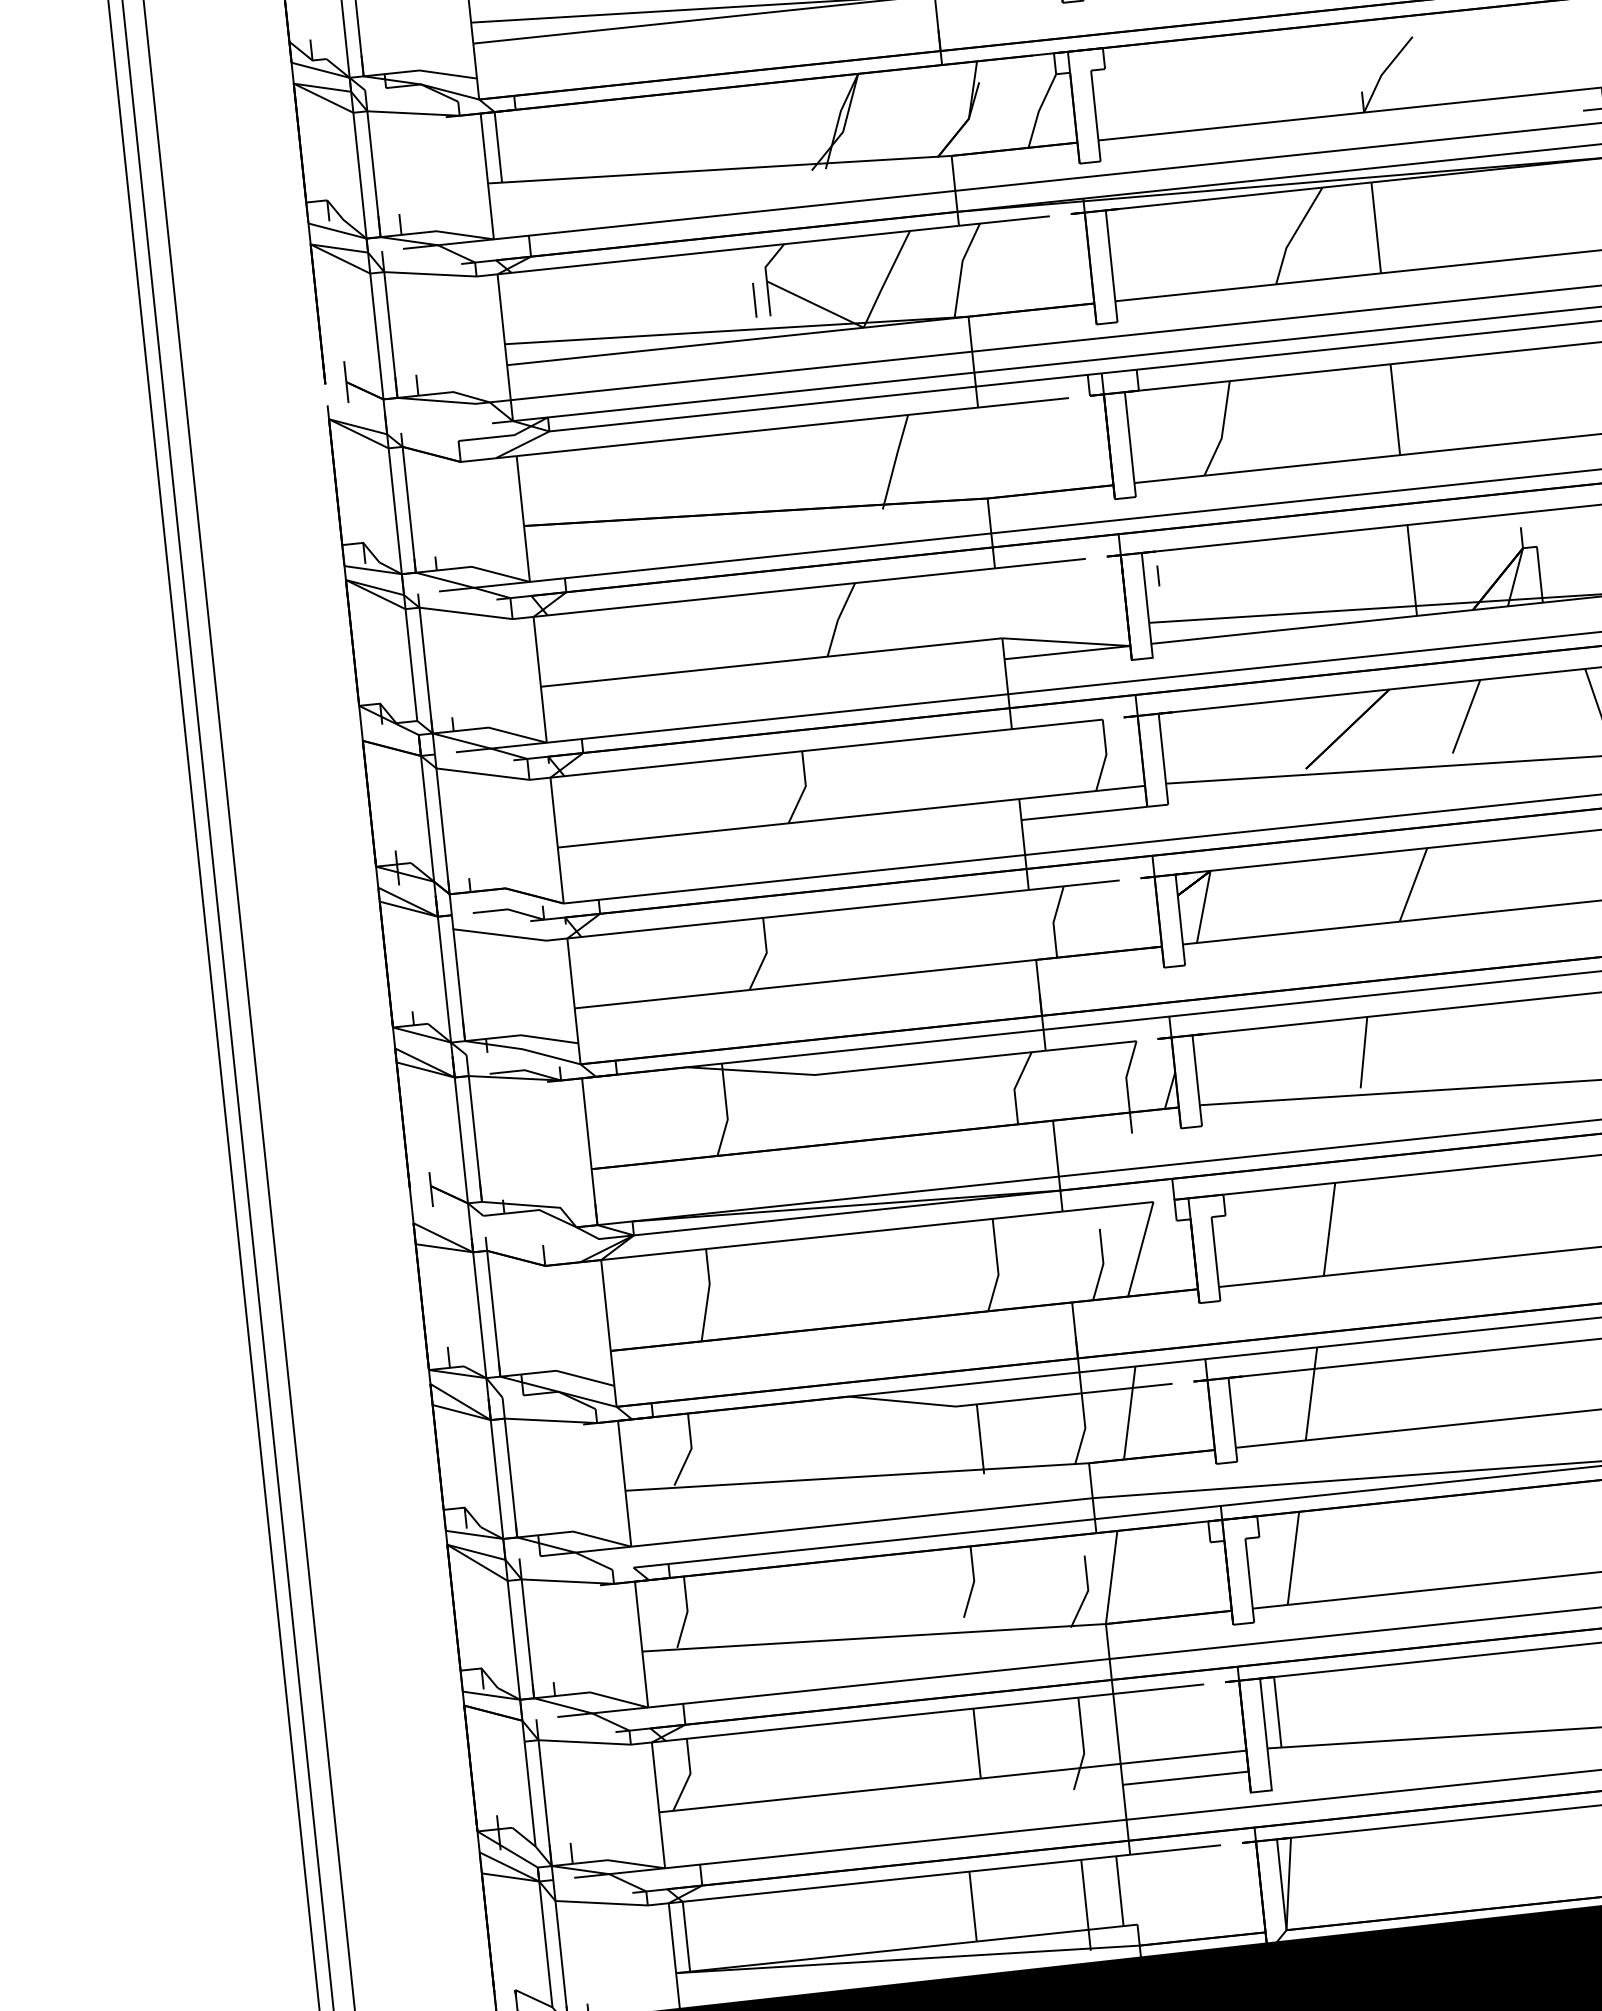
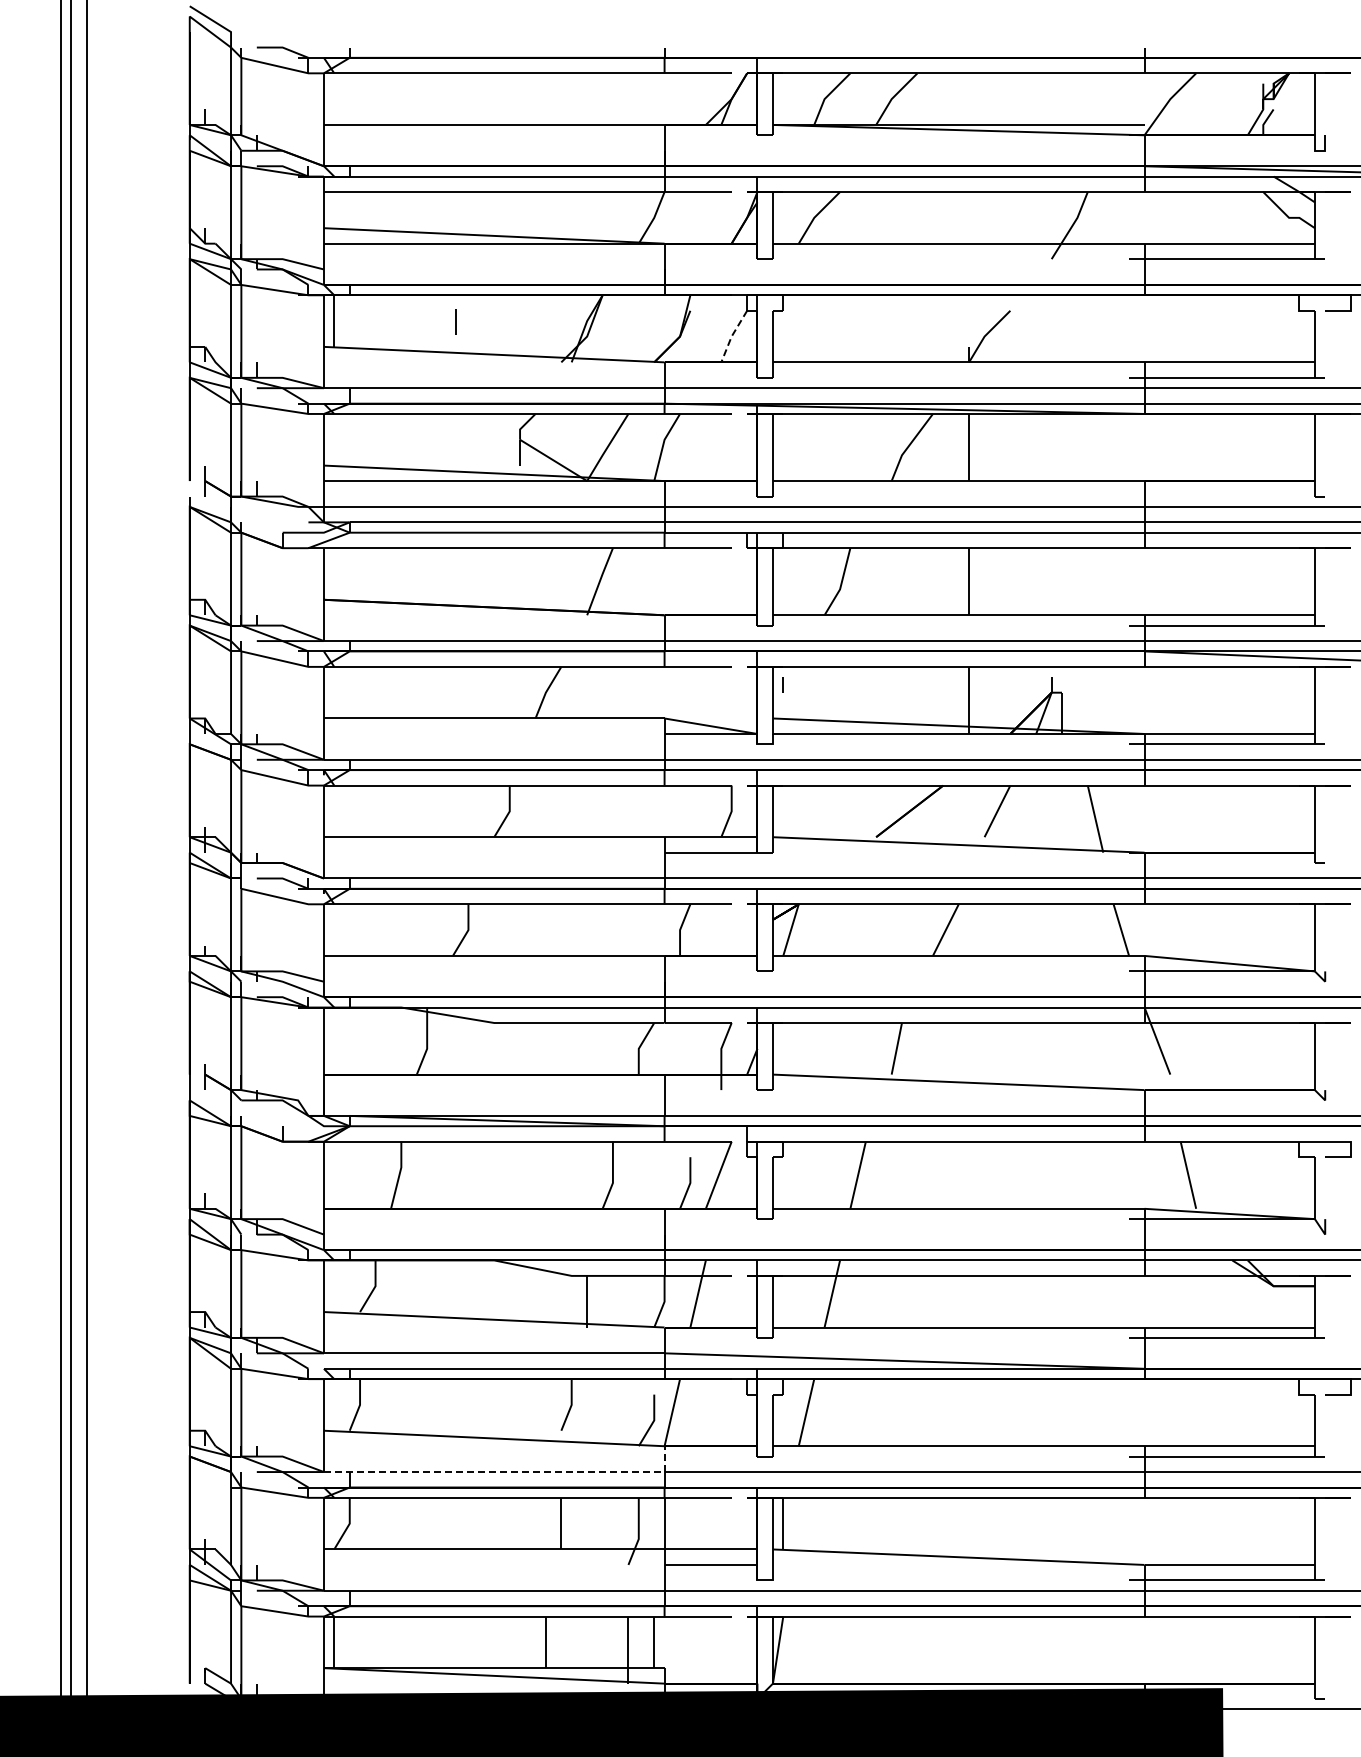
line: (1039, 109) -> (732, 335), solid -> dashed
line: (754, 300) -> (455, 321), moved
line: (896, 1681) -> (507, 1472), solid -> dashed

